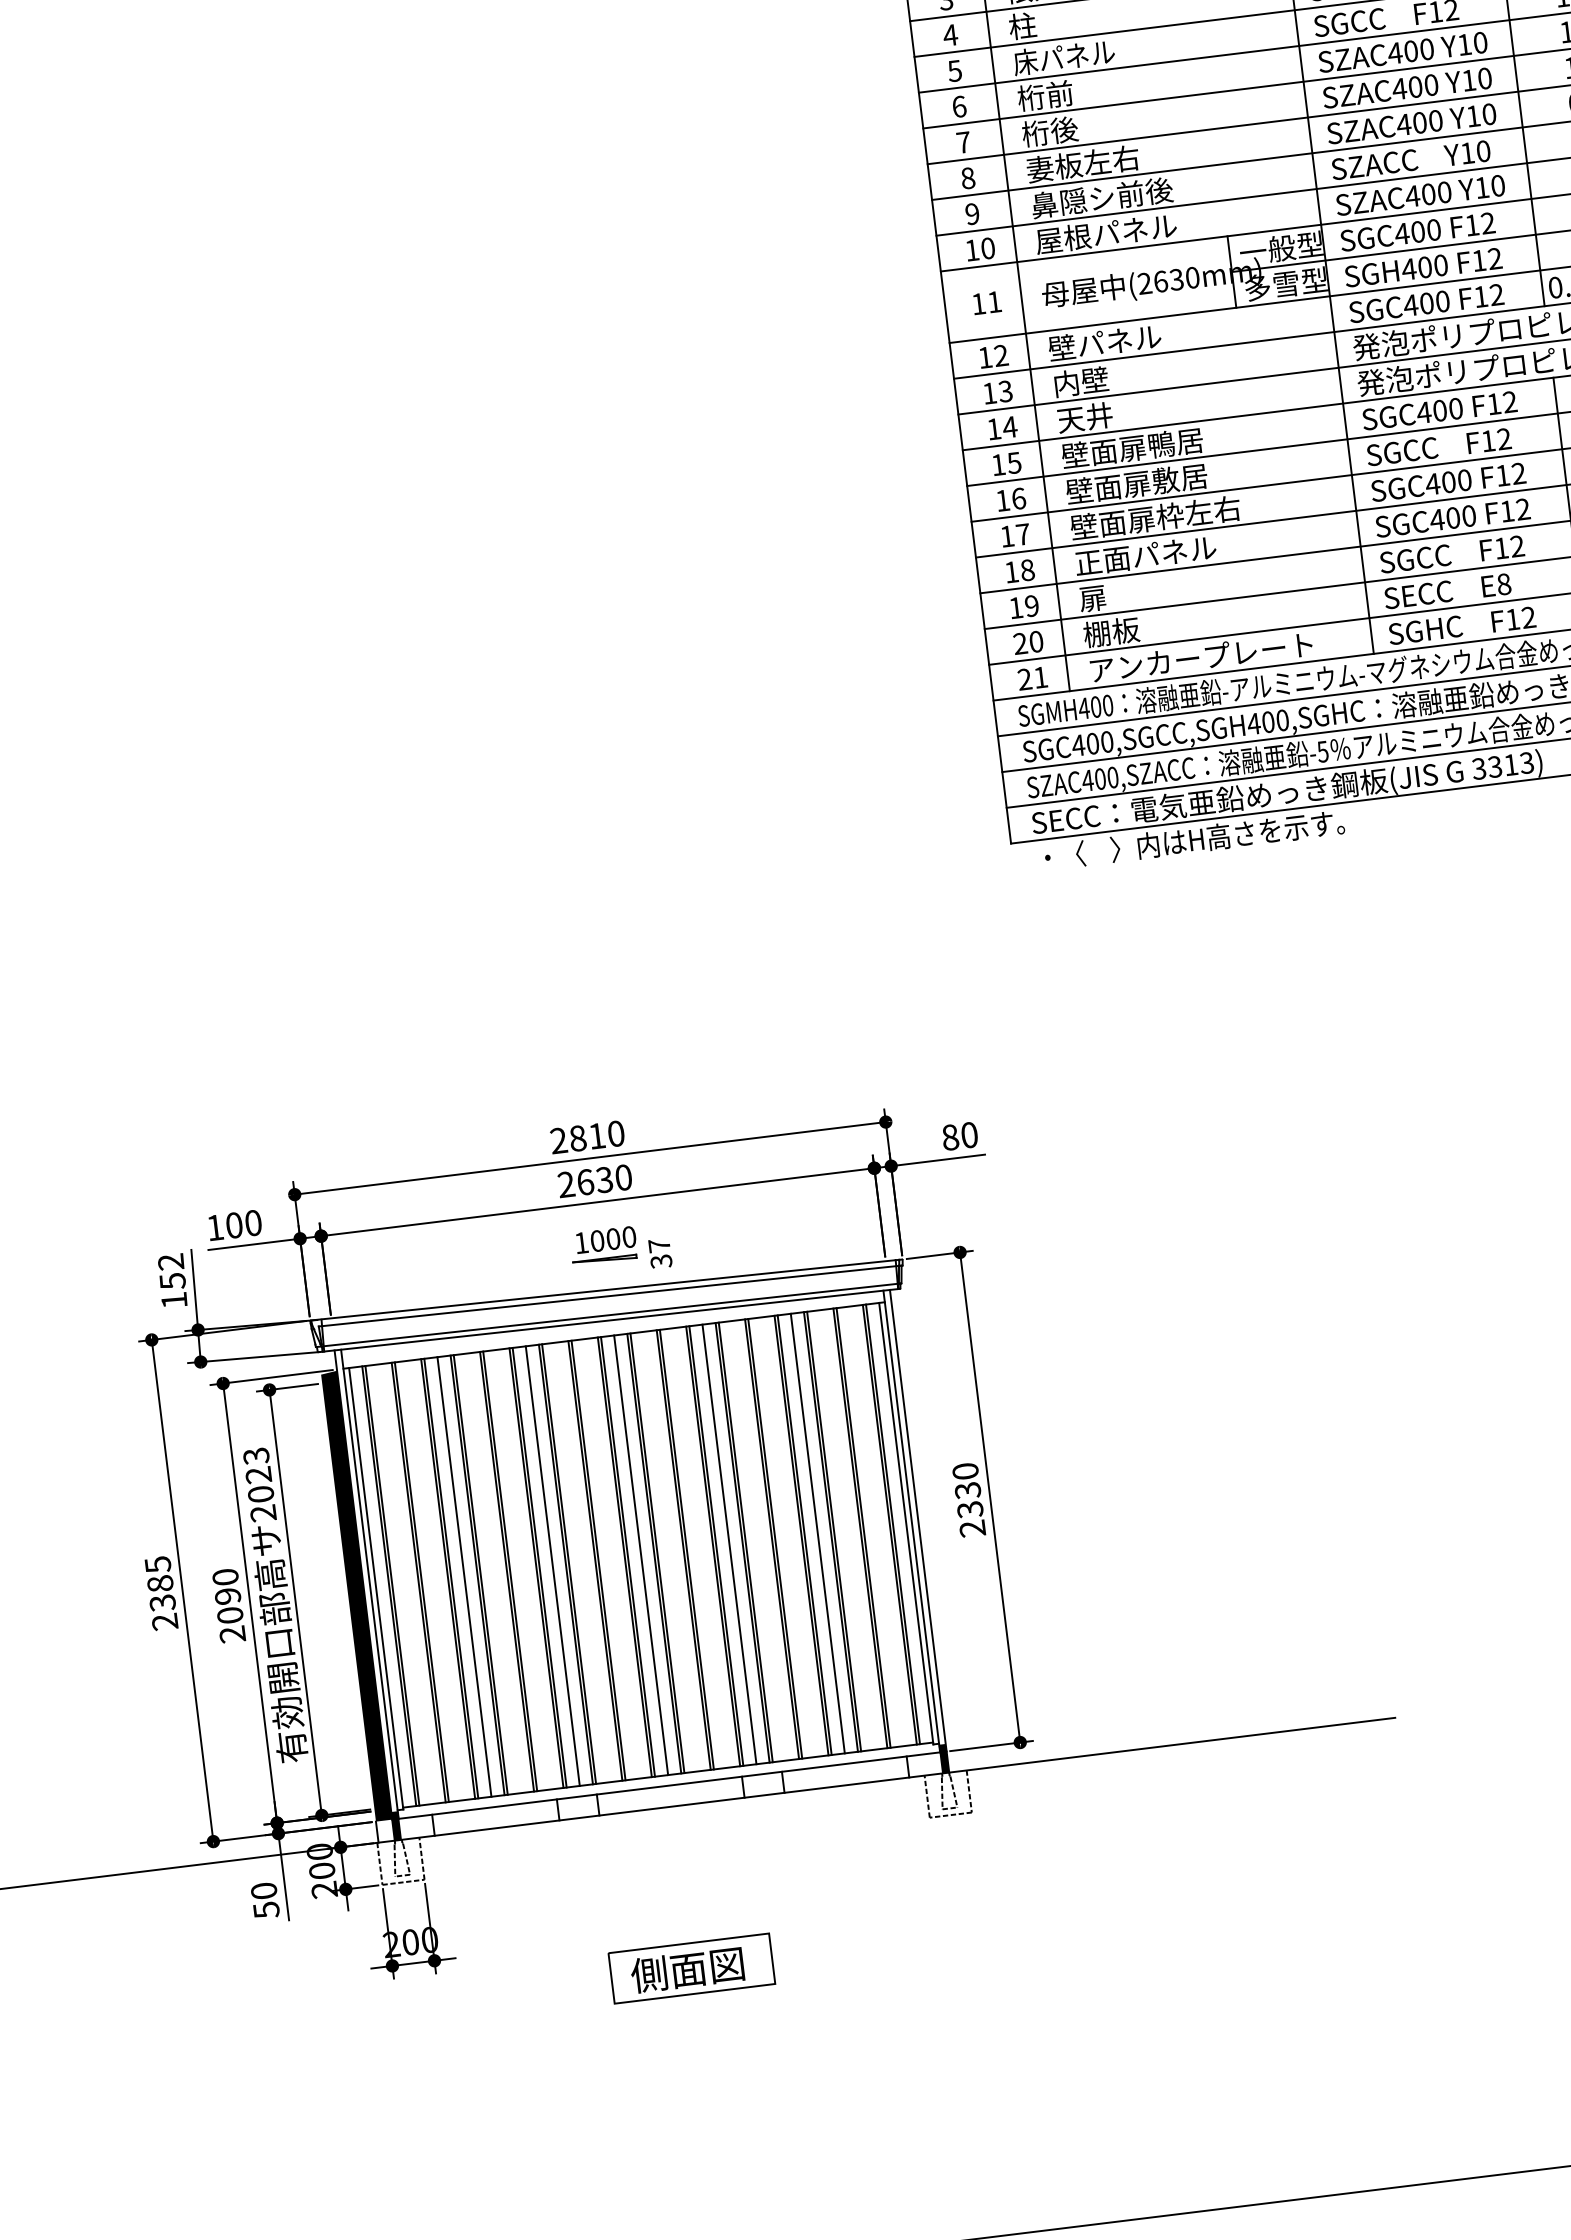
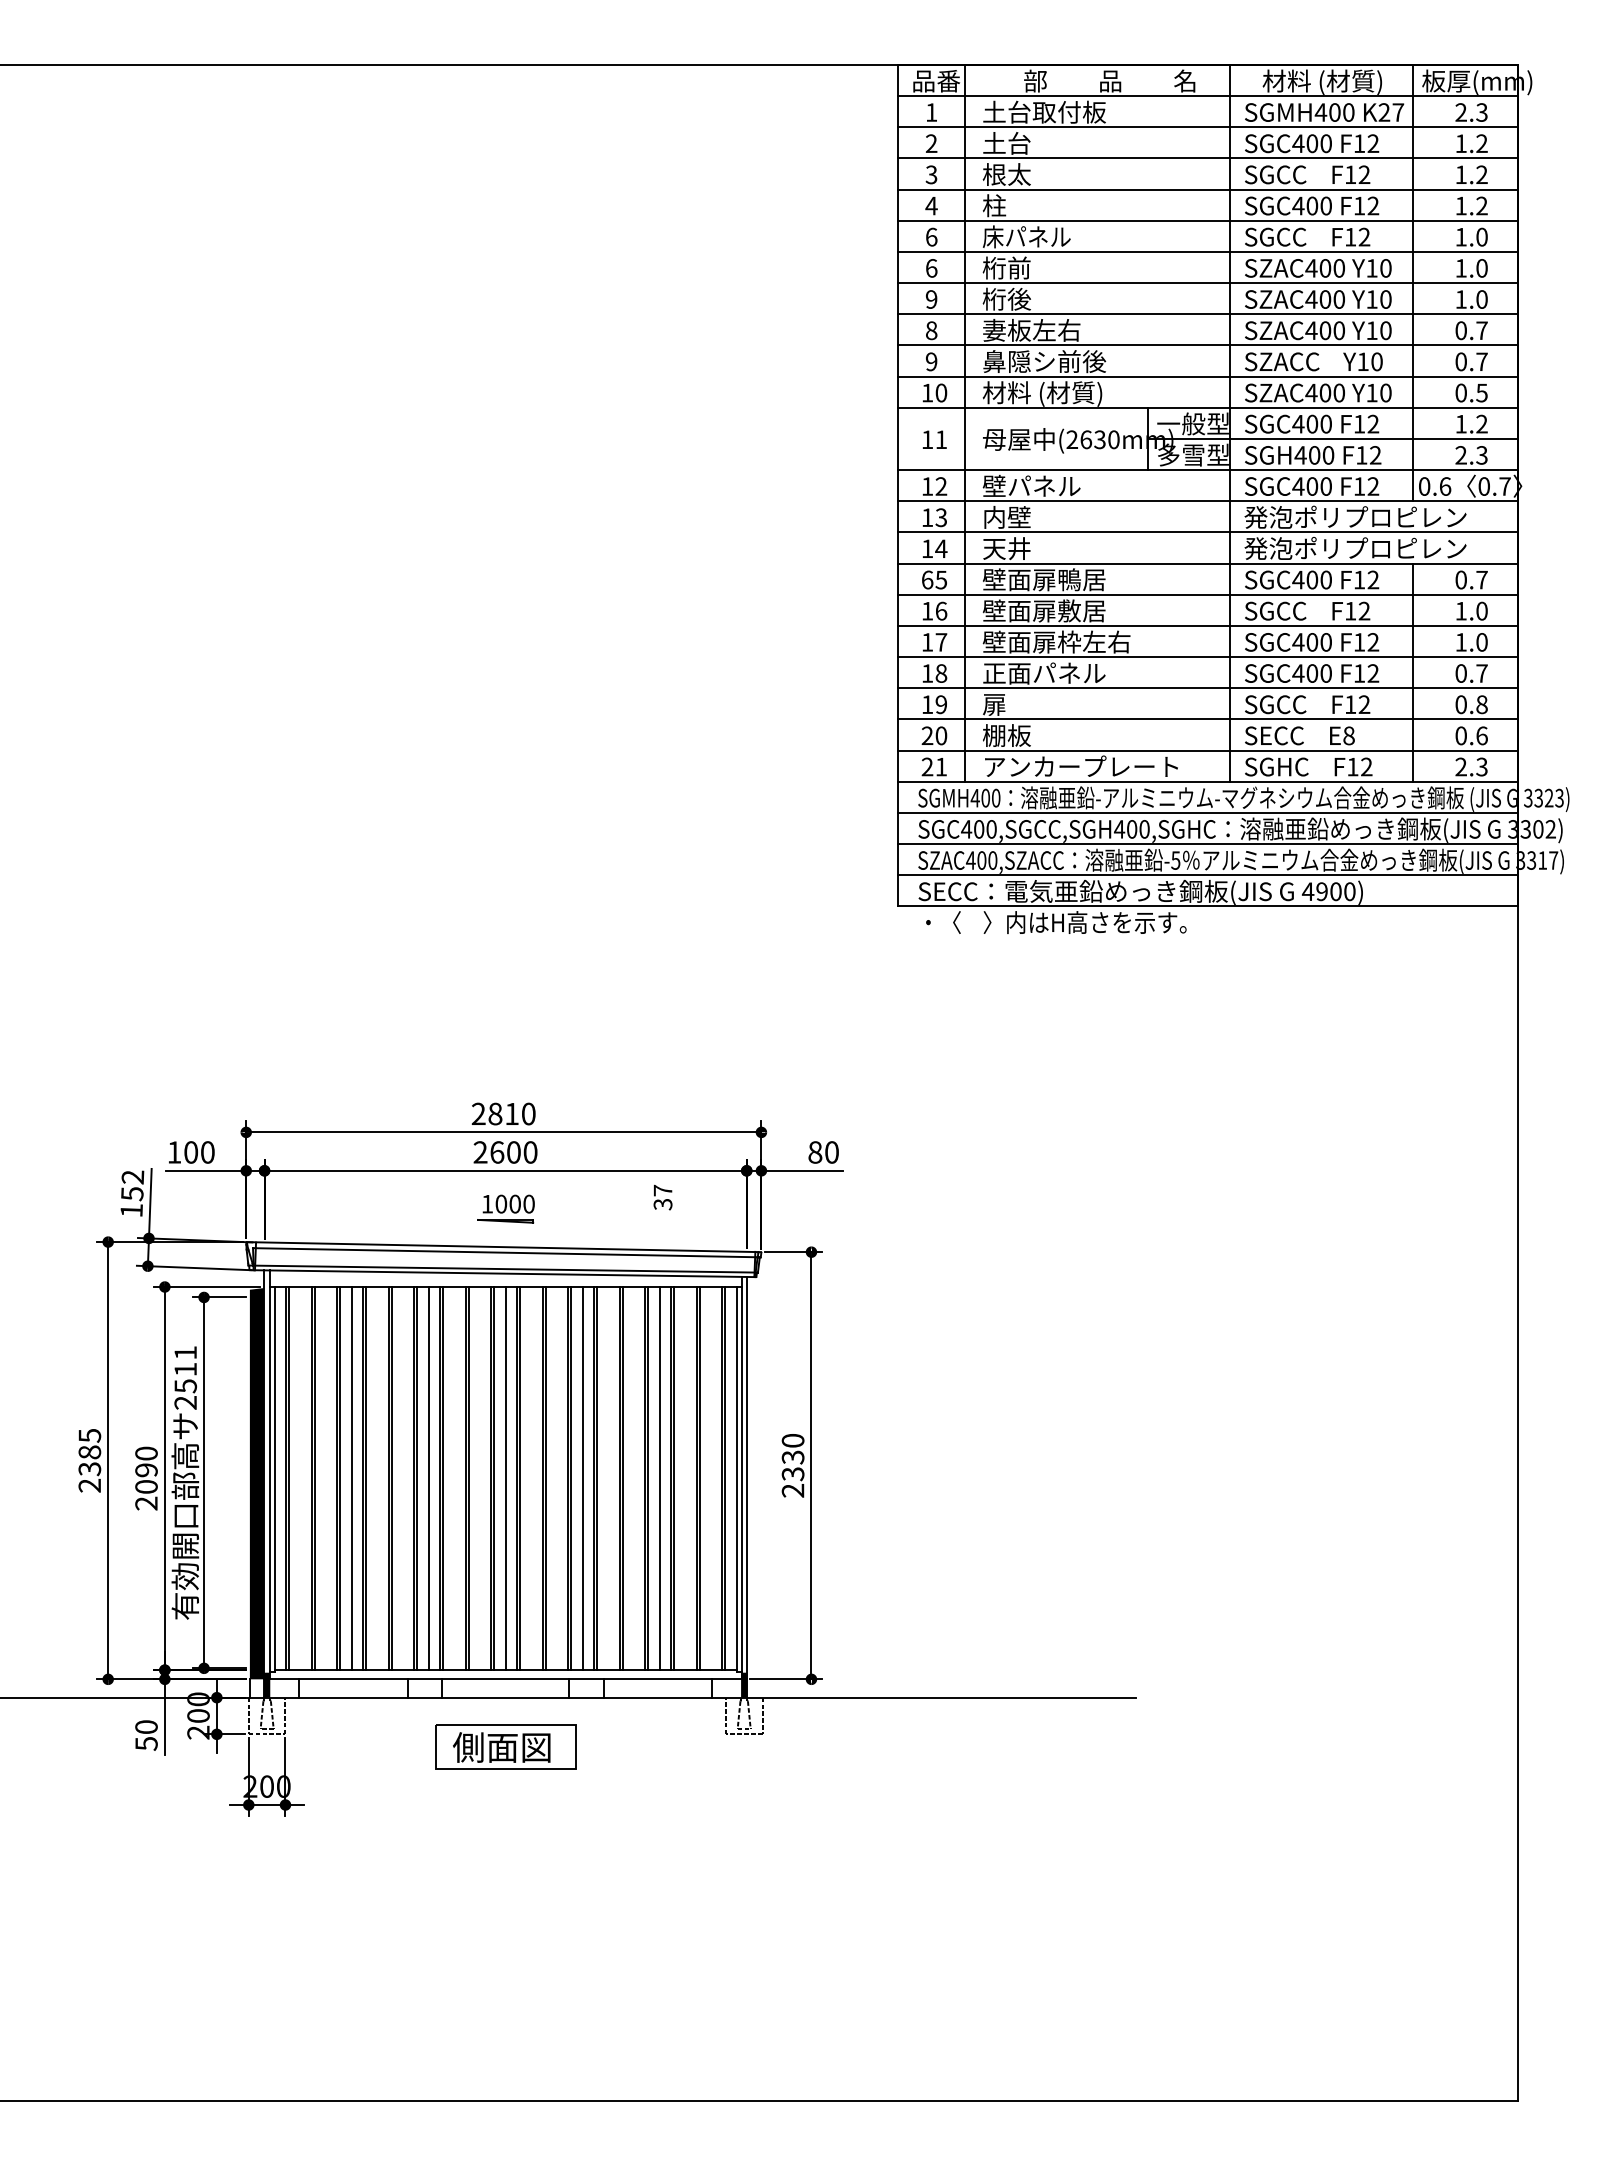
text: (954, 70) -> (931, 236), 5 -> 6
text: (963, 142) -> (931, 299), 7 -> 9
text: (1105, 234) -> (1043, 393), 屋根パネル -> 材料 (材質)
text: (998, 464) -> (927, 579), 15 -> 65
text: (1502, 765) -> (1328, 891), 3313) -> 4900)
text: (604, 1180) -> (513, 1152), 2630 -> 2600
text: (659, 1253) -> (662, 1197), moved
text: (258, 1475) -> (185, 1369), 2023 -> 2511
part: (691, 1968) -> (505, 1746), moved

